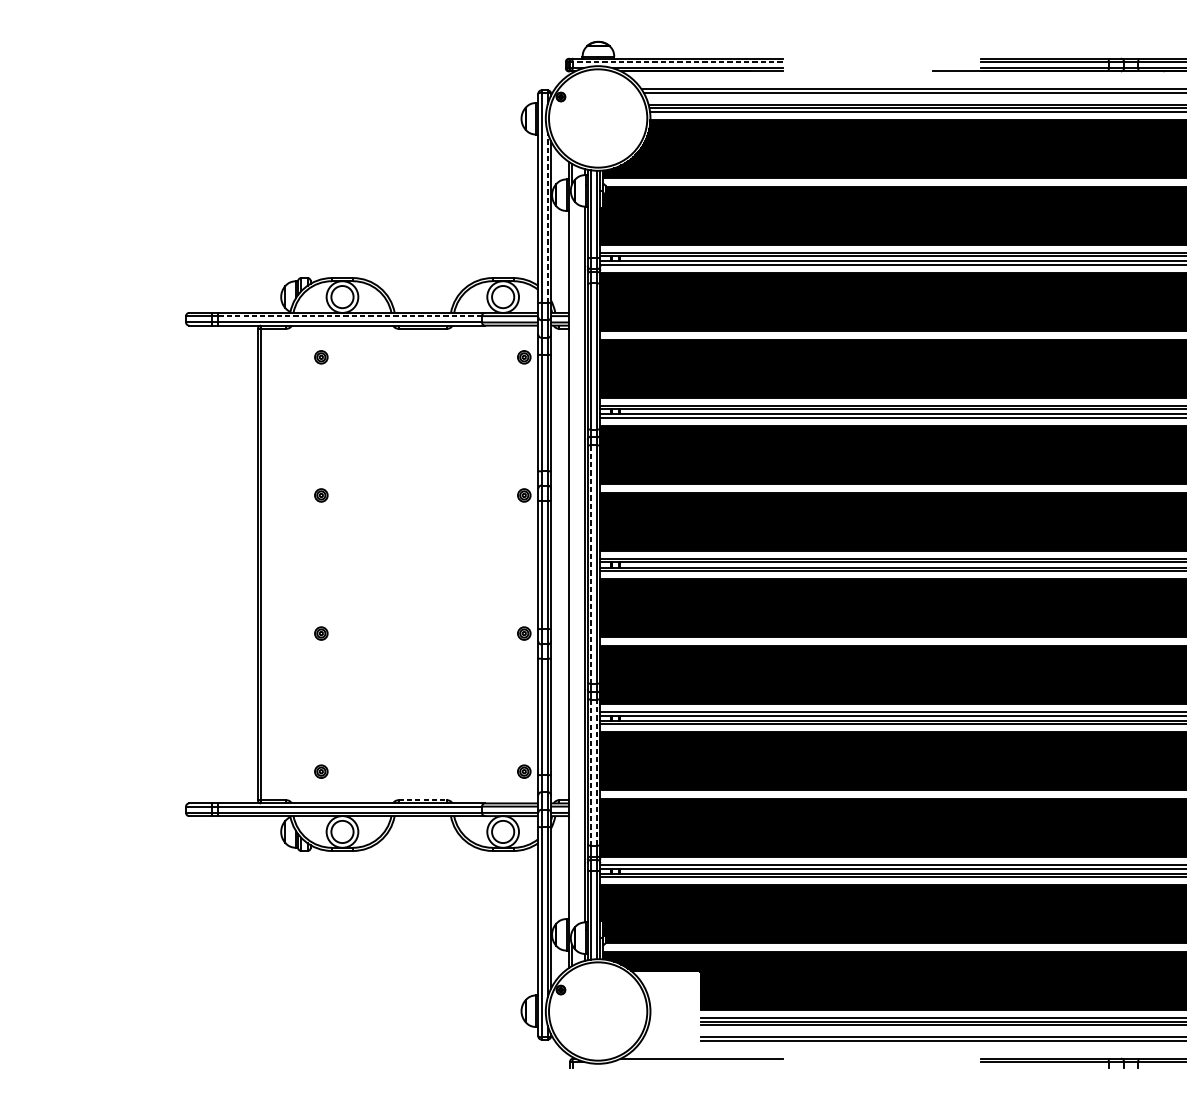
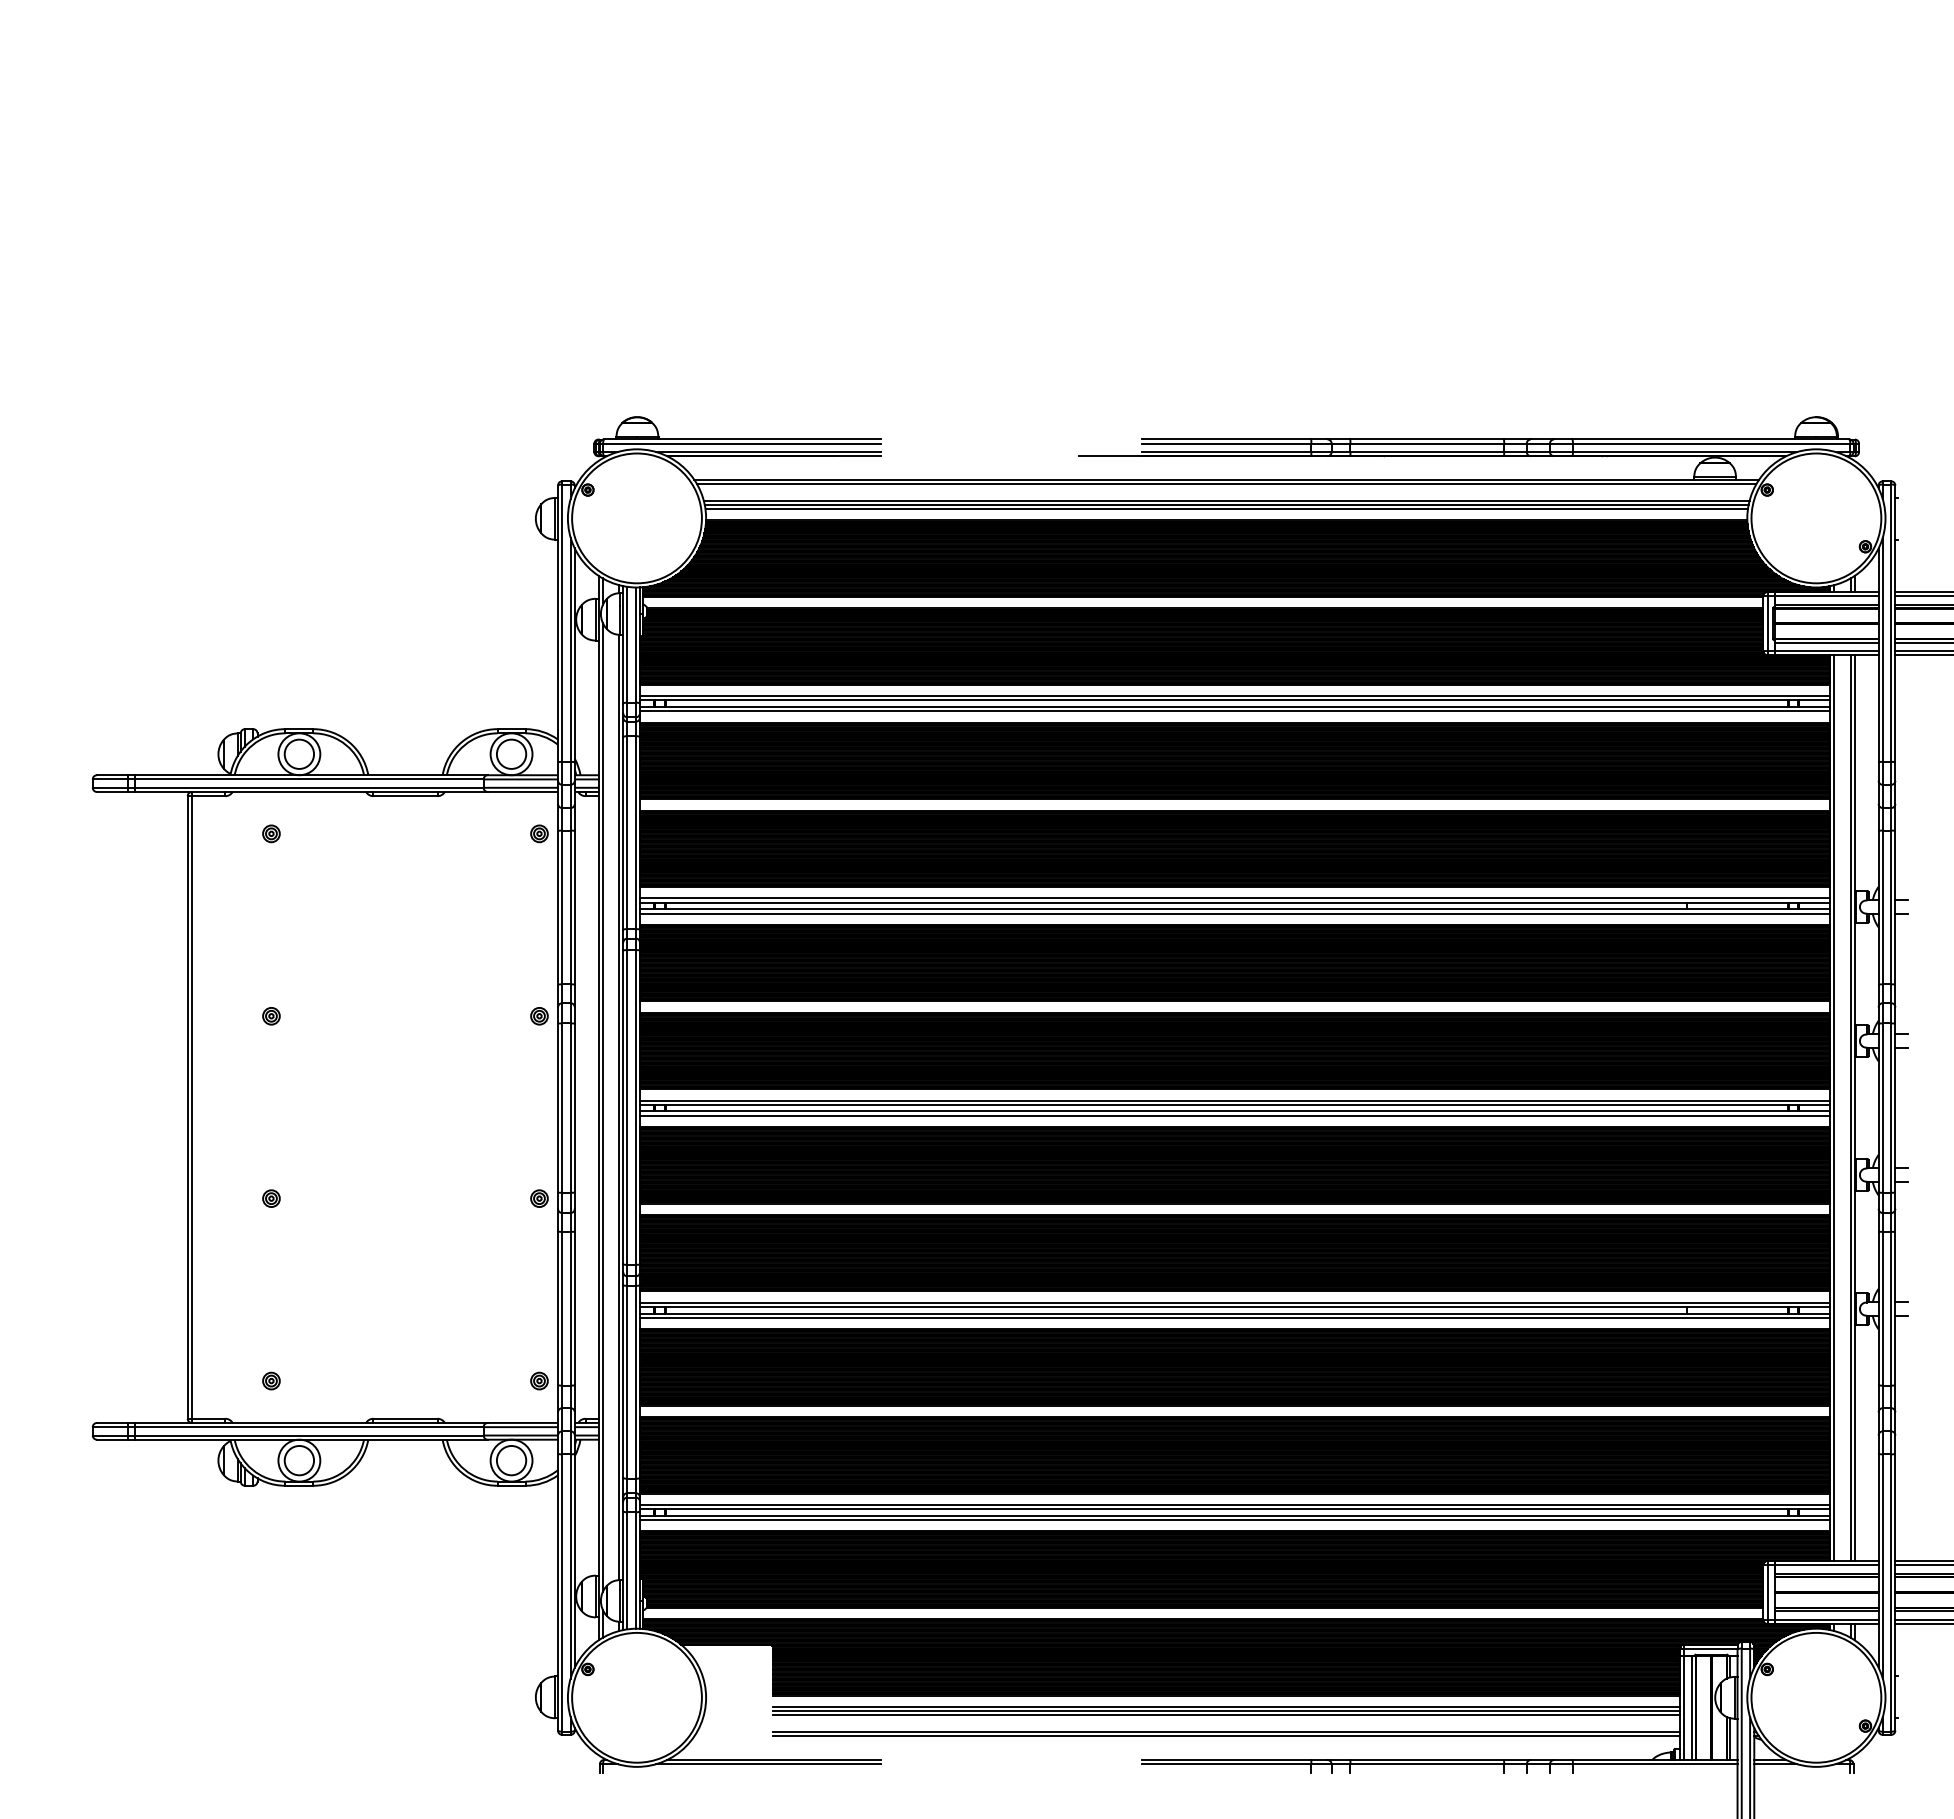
line: (677, 61) -> (741, 443), dashed -> solid
line: (547, 217) -> (570, 649), dashed -> solid
line: (349, 316) -> (308, 779), dashed -> solid
line: (572, 564) -> (602, 1107), added
line: (590, 564) -> (627, 1107), dashed -> solid
line: (590, 772) -> (627, 1382), dashed -> solid
line: (596, 772) -> (635, 1381), dashed -> solid
line: (422, 800) -> (405, 1418), dashed -> solid
line: (697, 1062) -> (768, 1764), added

